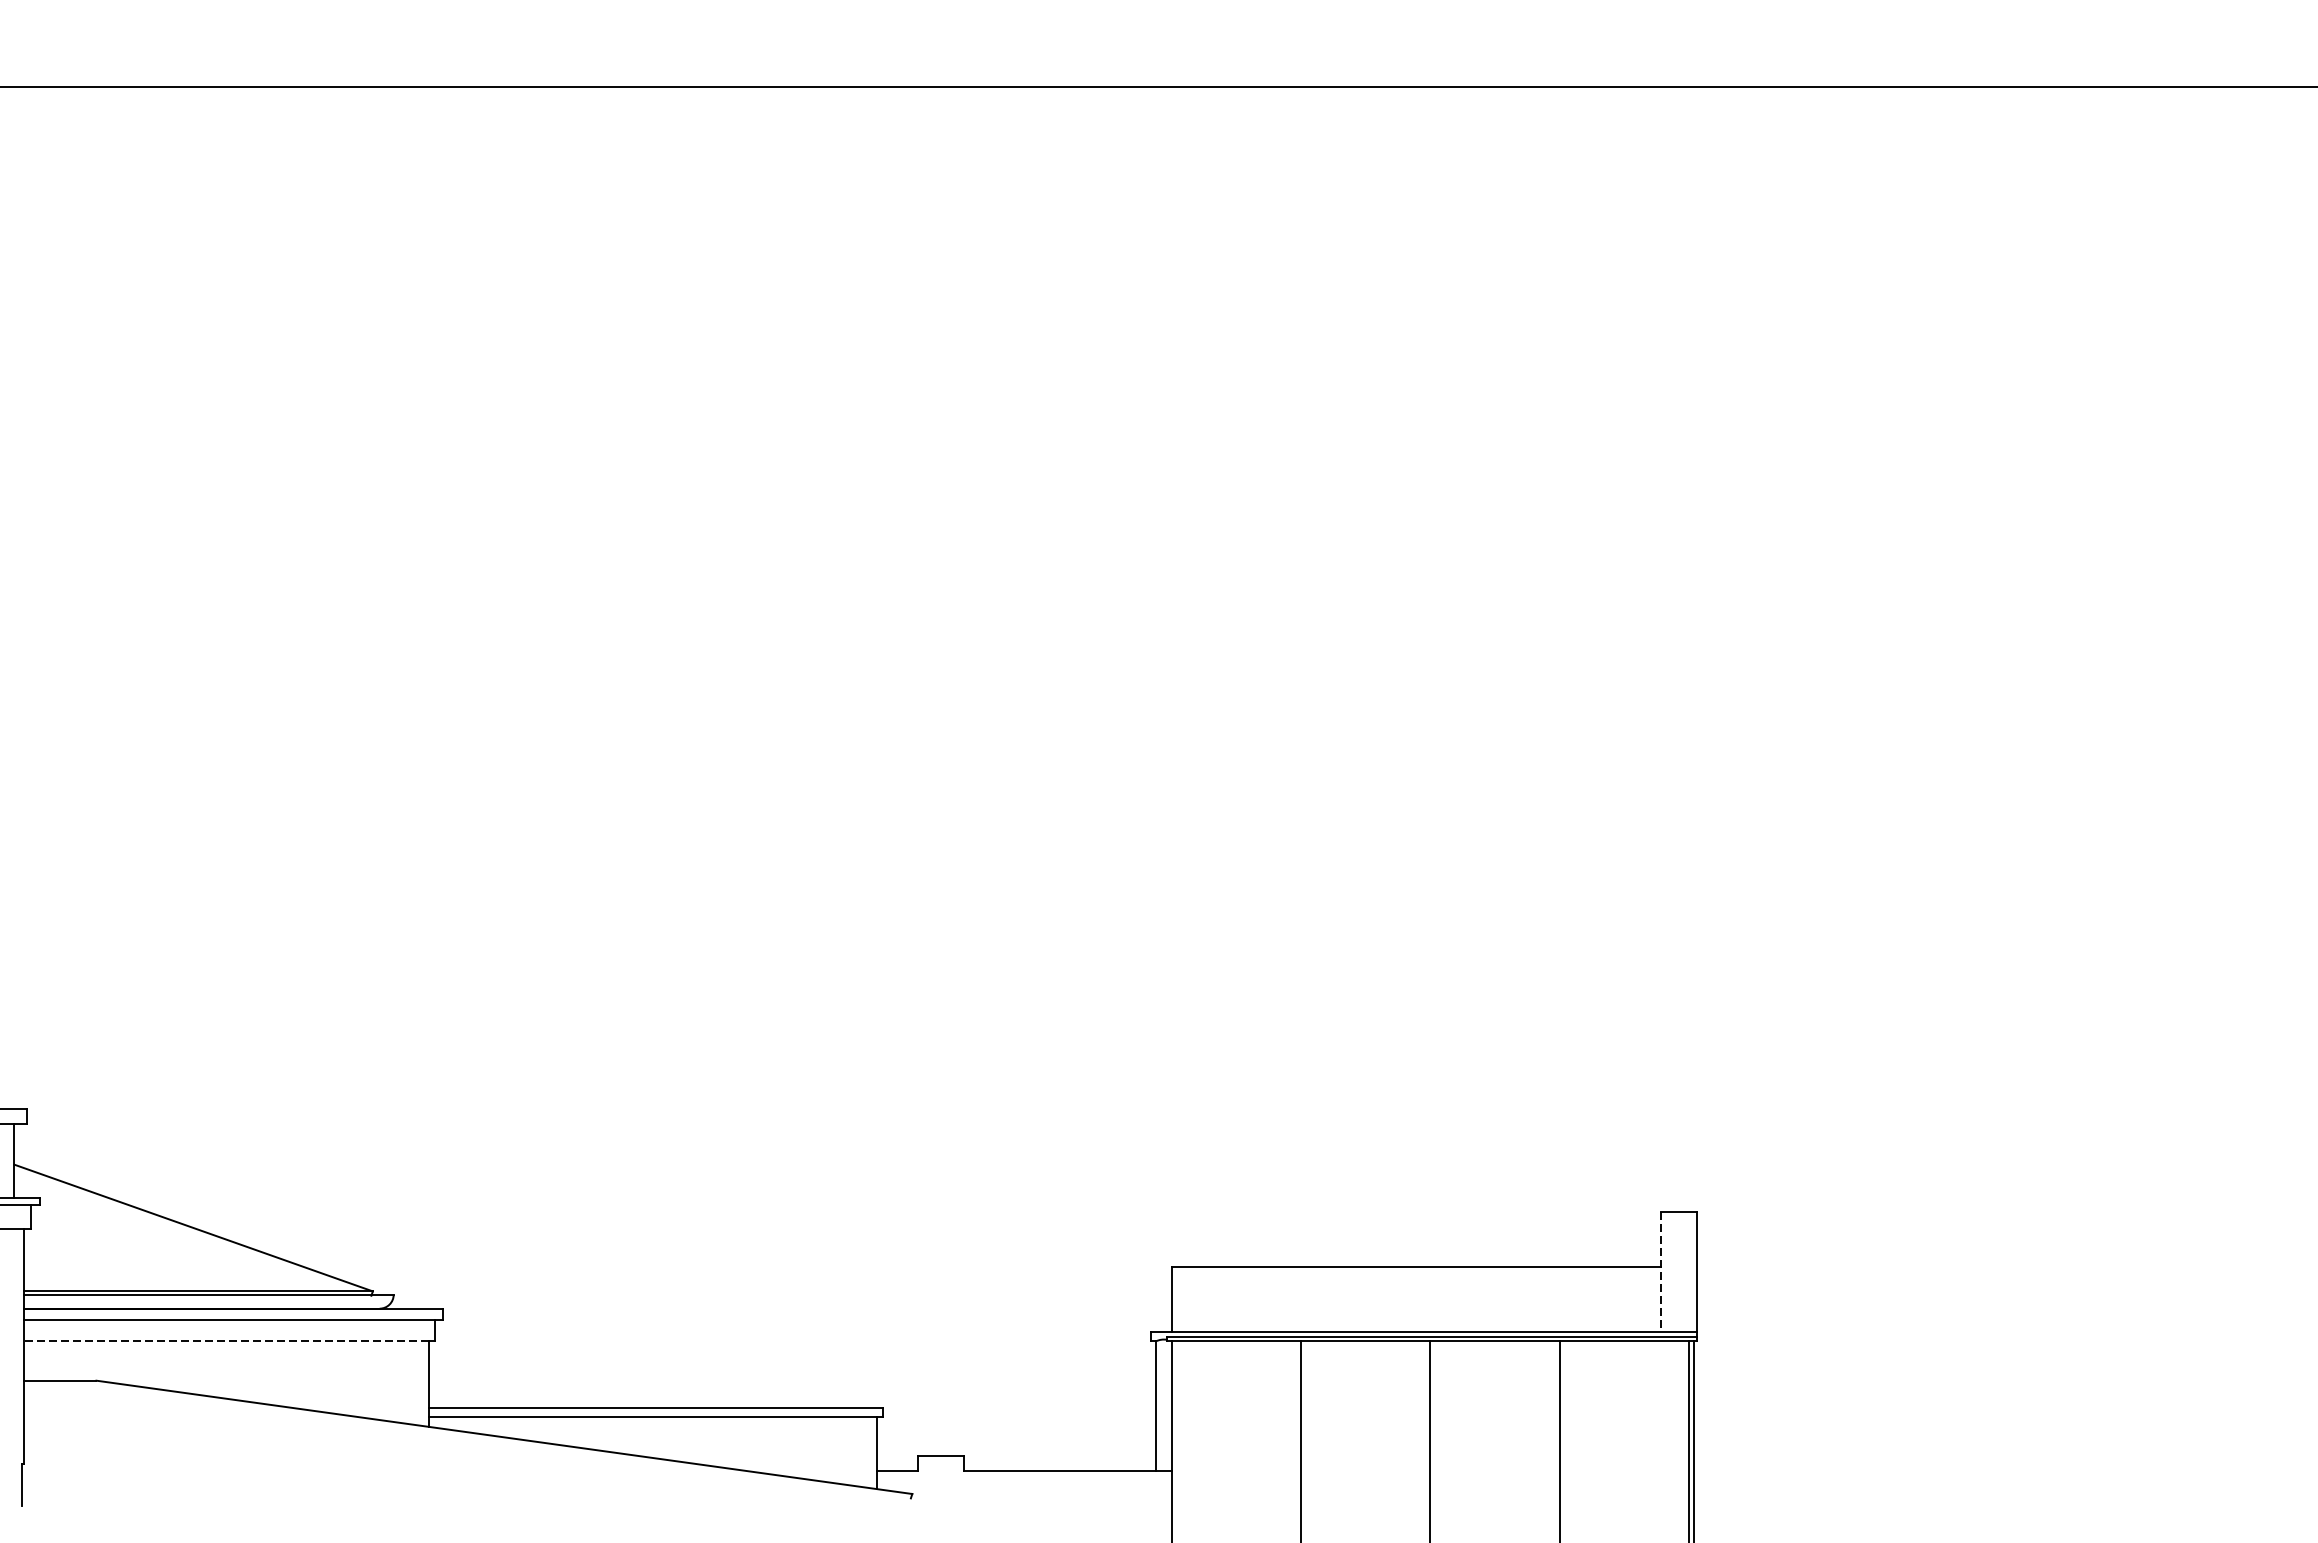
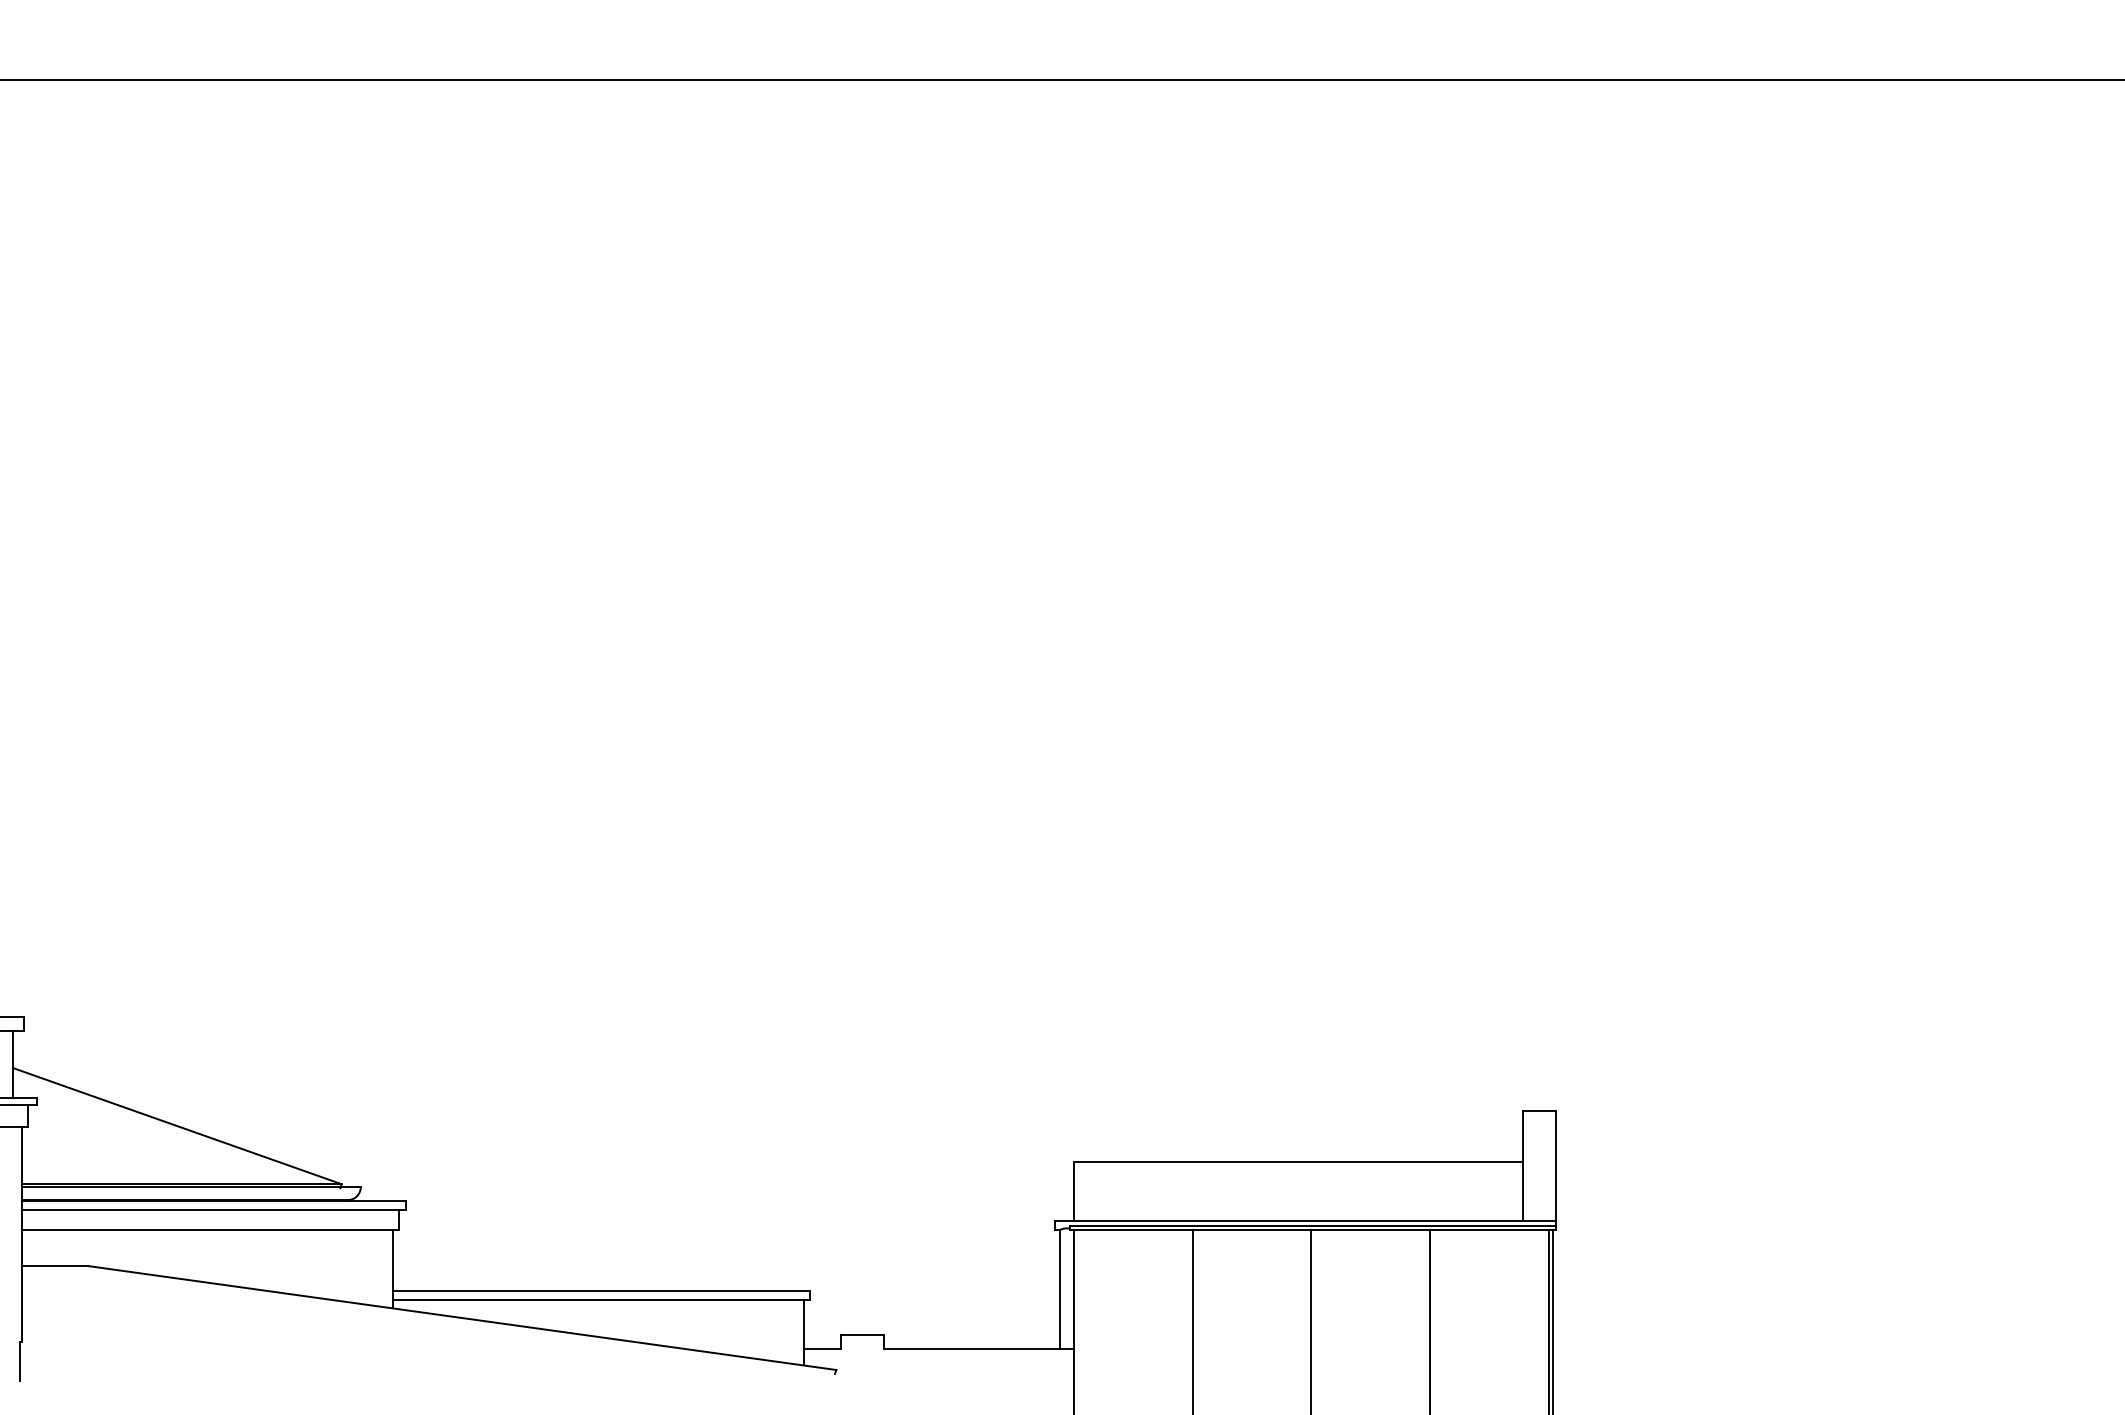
line: (1660, 1272) -> (1522, 1166), dashed -> solid
line: (226, 1340) -> (207, 1229), dashed -> solid

